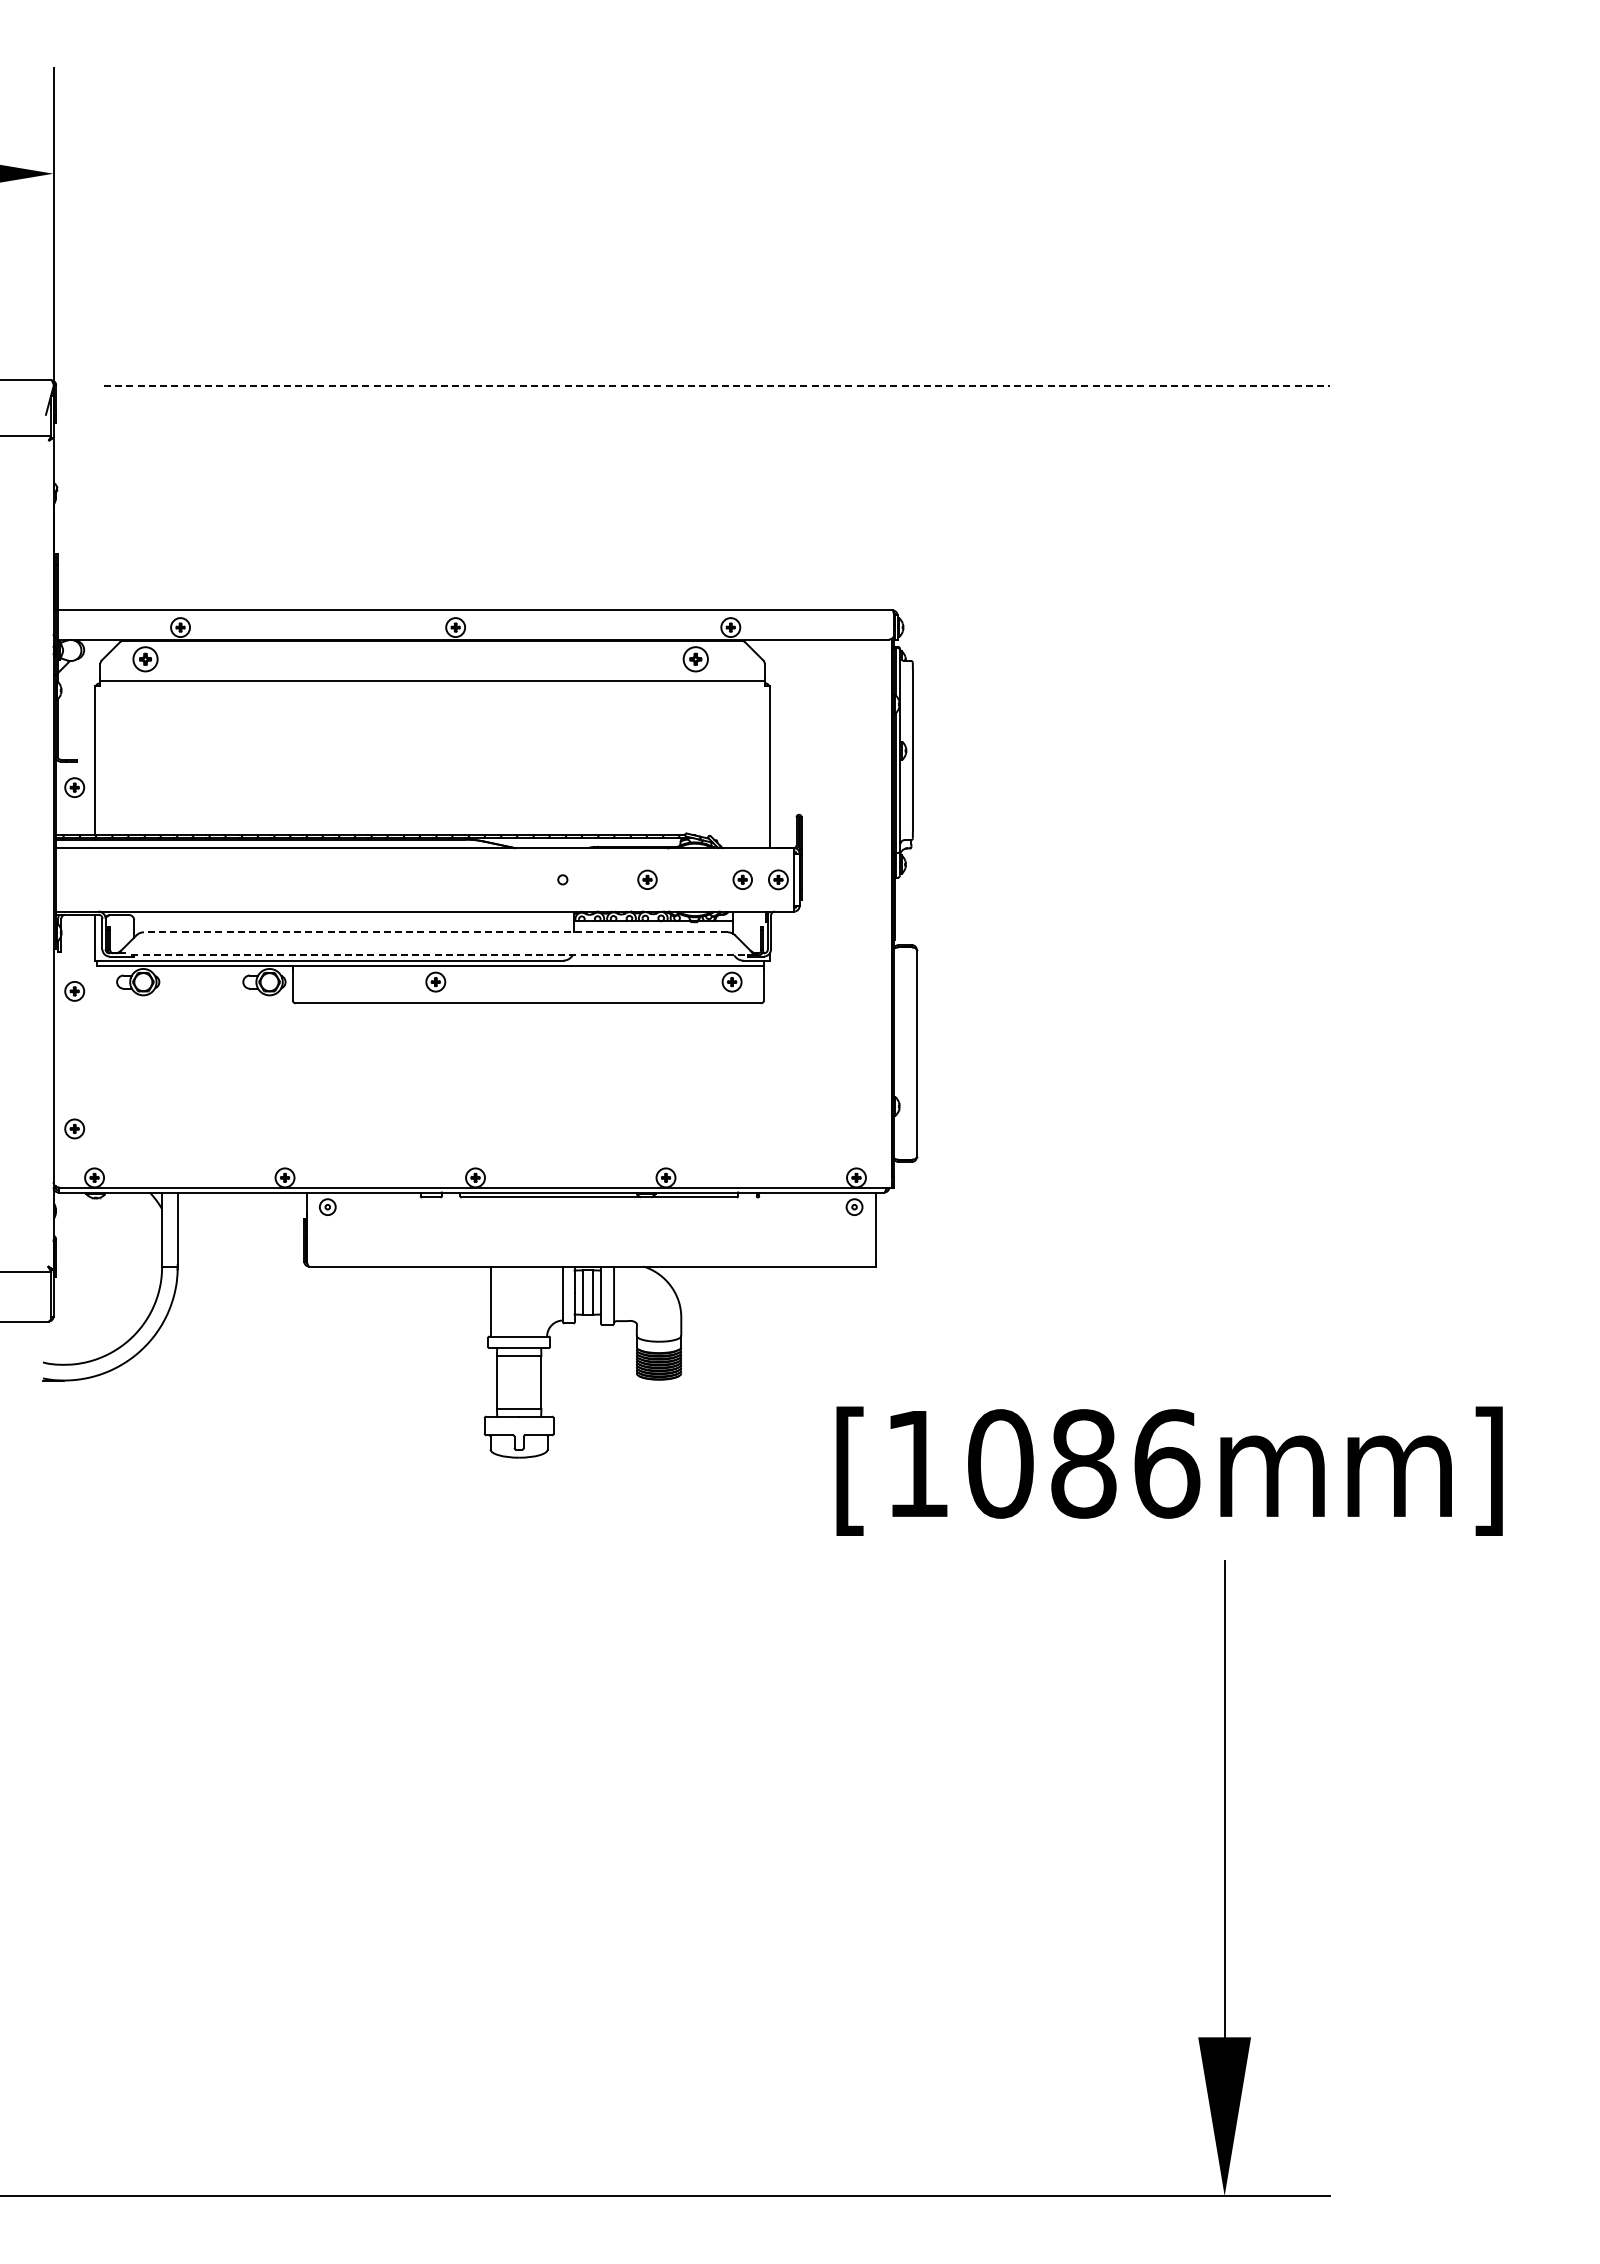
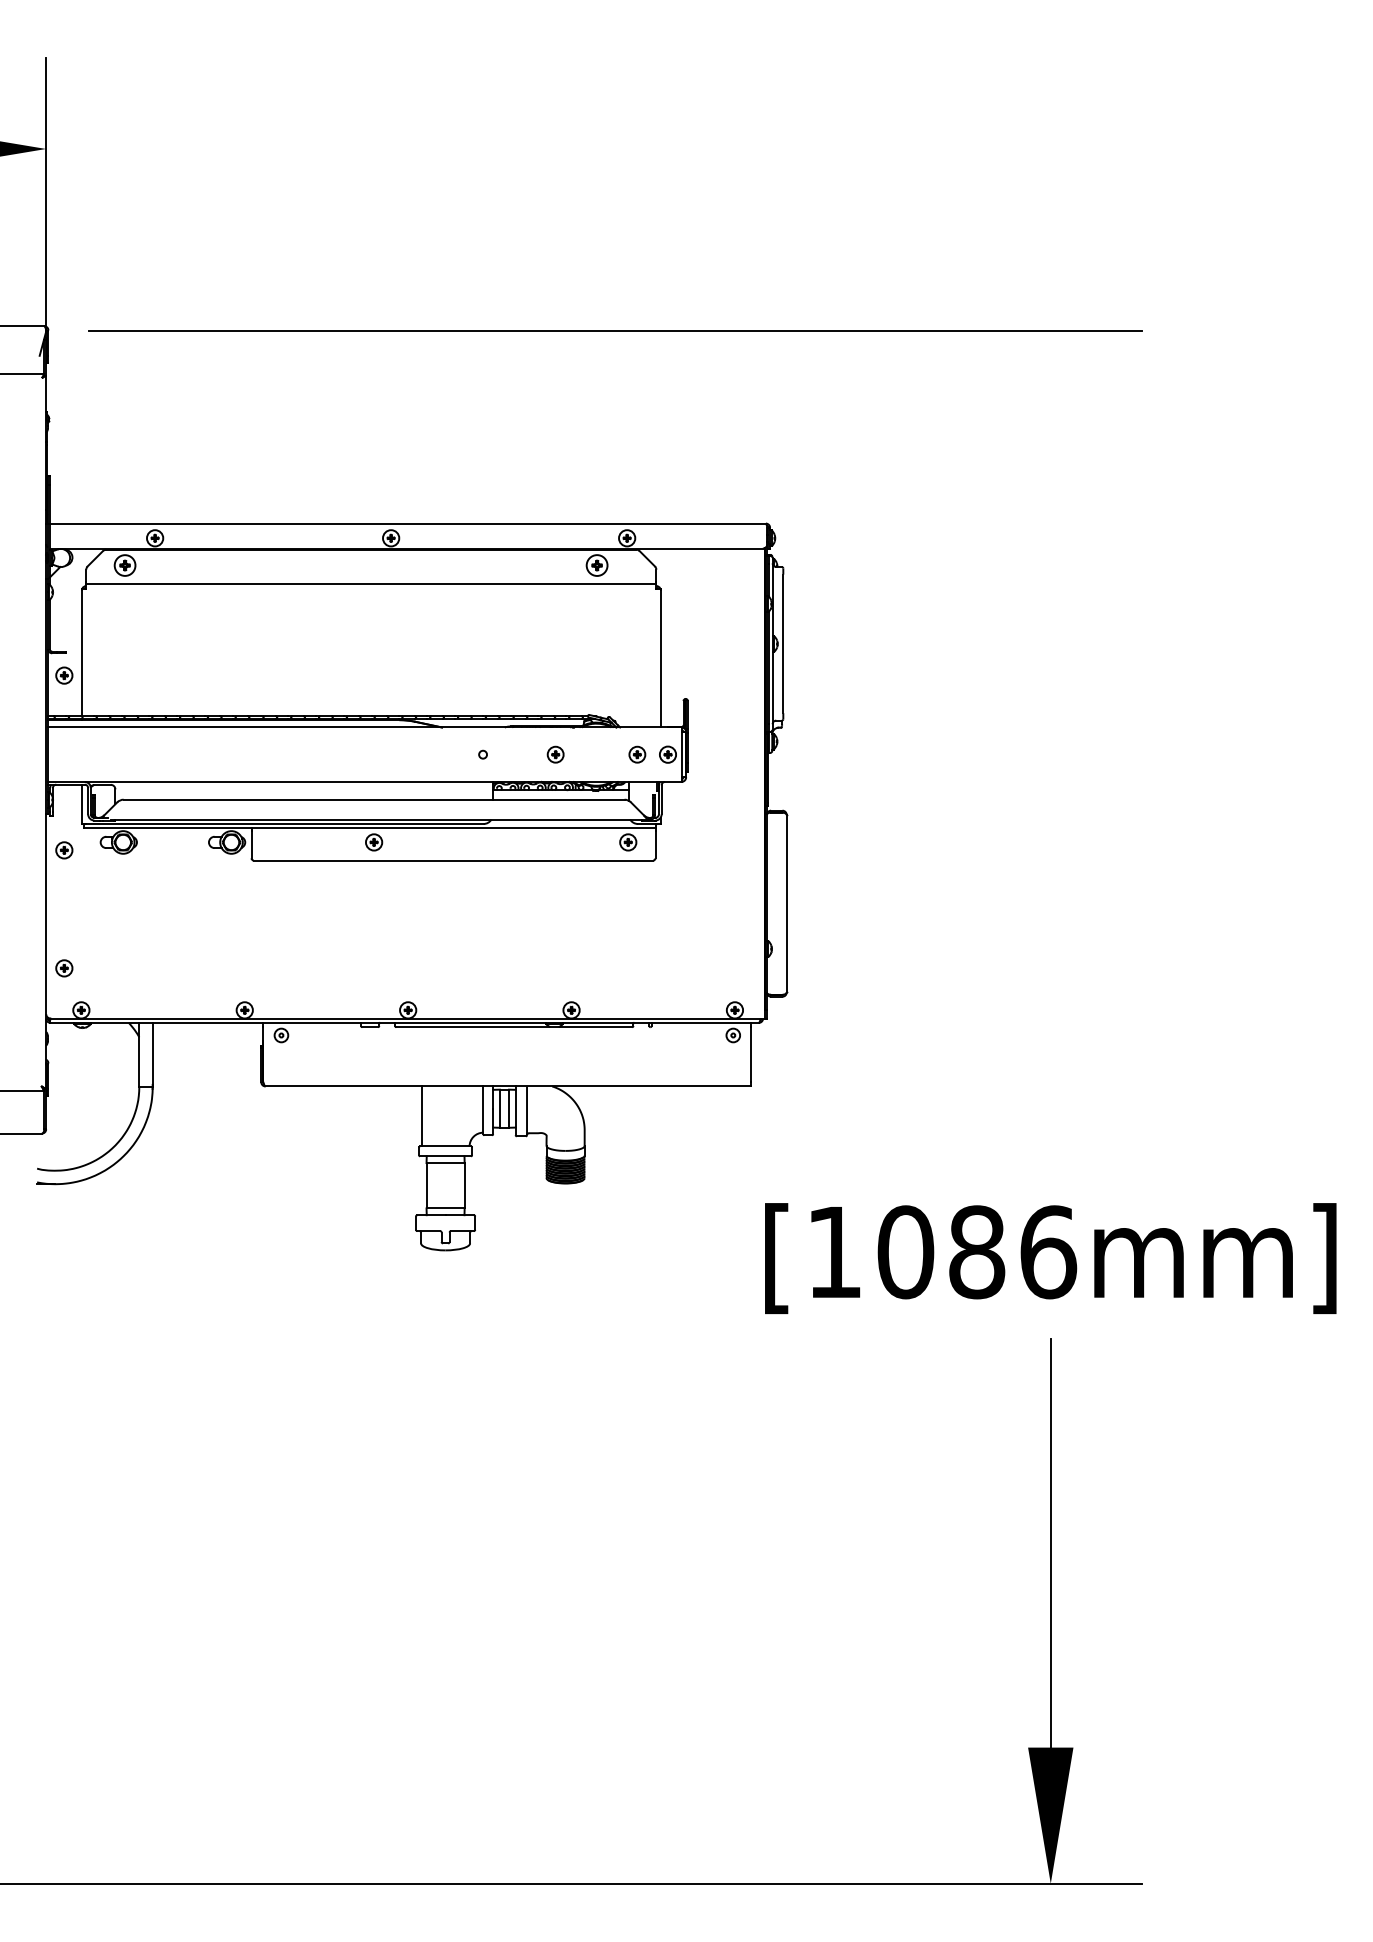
line: (717, 386) -> (615, 331), dashed -> solid
line: (435, 932) -> (373, 799), dashed -> solid
line: (442, 955) -> (379, 819), dashed -> solid
text: (1169, 1470) -> (1050, 1257), moved

